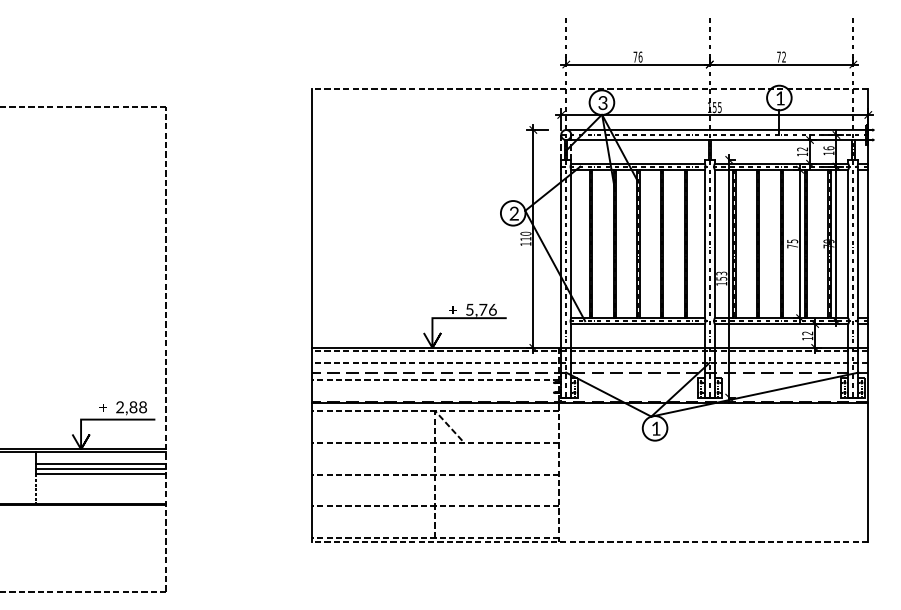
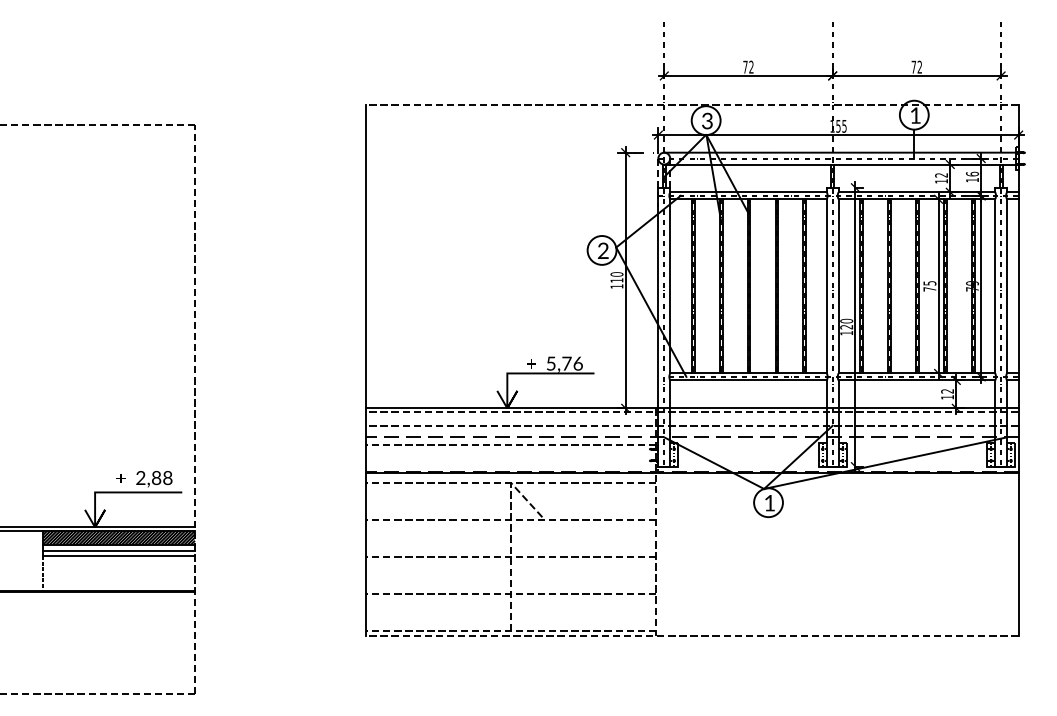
text: (640, 56) -> (751, 66), 76 -> 72
text: (721, 275) -> (846, 323), 153 -> 120
hatch: (101, 458) -> (118, 537), added

